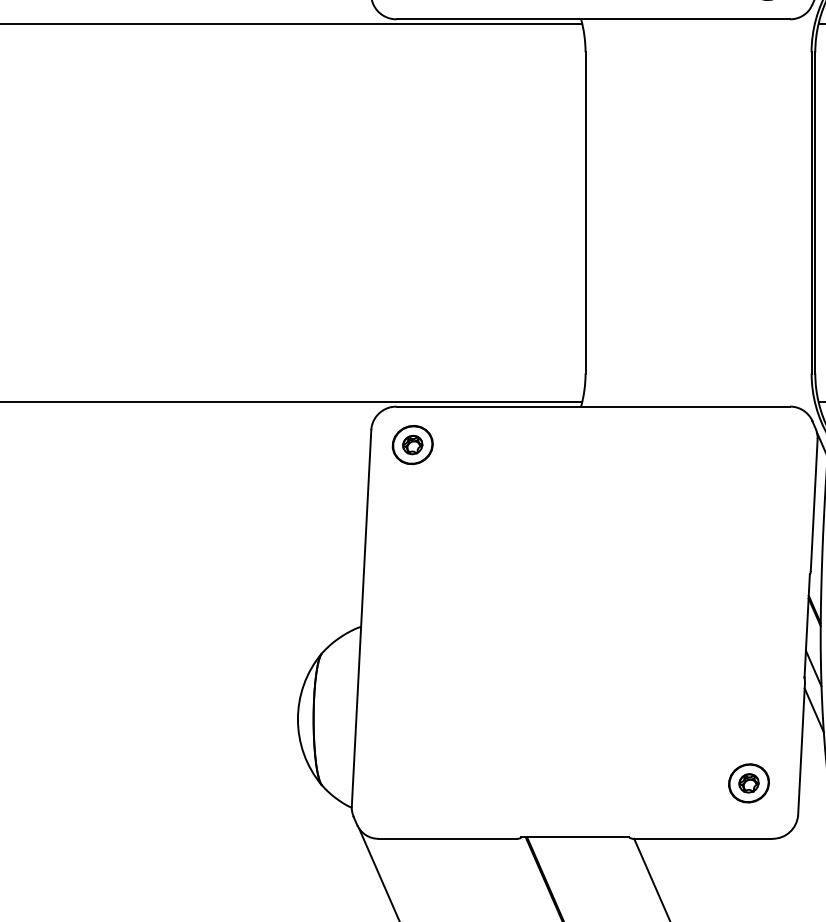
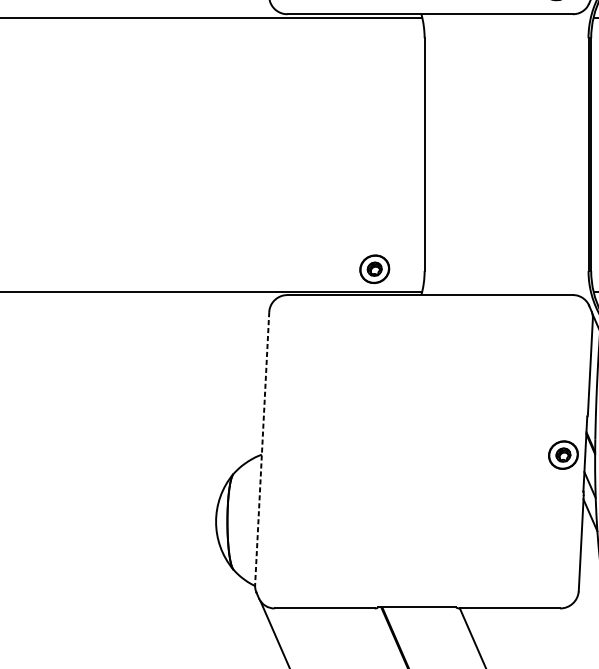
part: (412, 445) -> (374, 269), moved
line: (361, 618) -> (262, 448), solid -> dashed
part: (748, 783) -> (563, 455), moved

